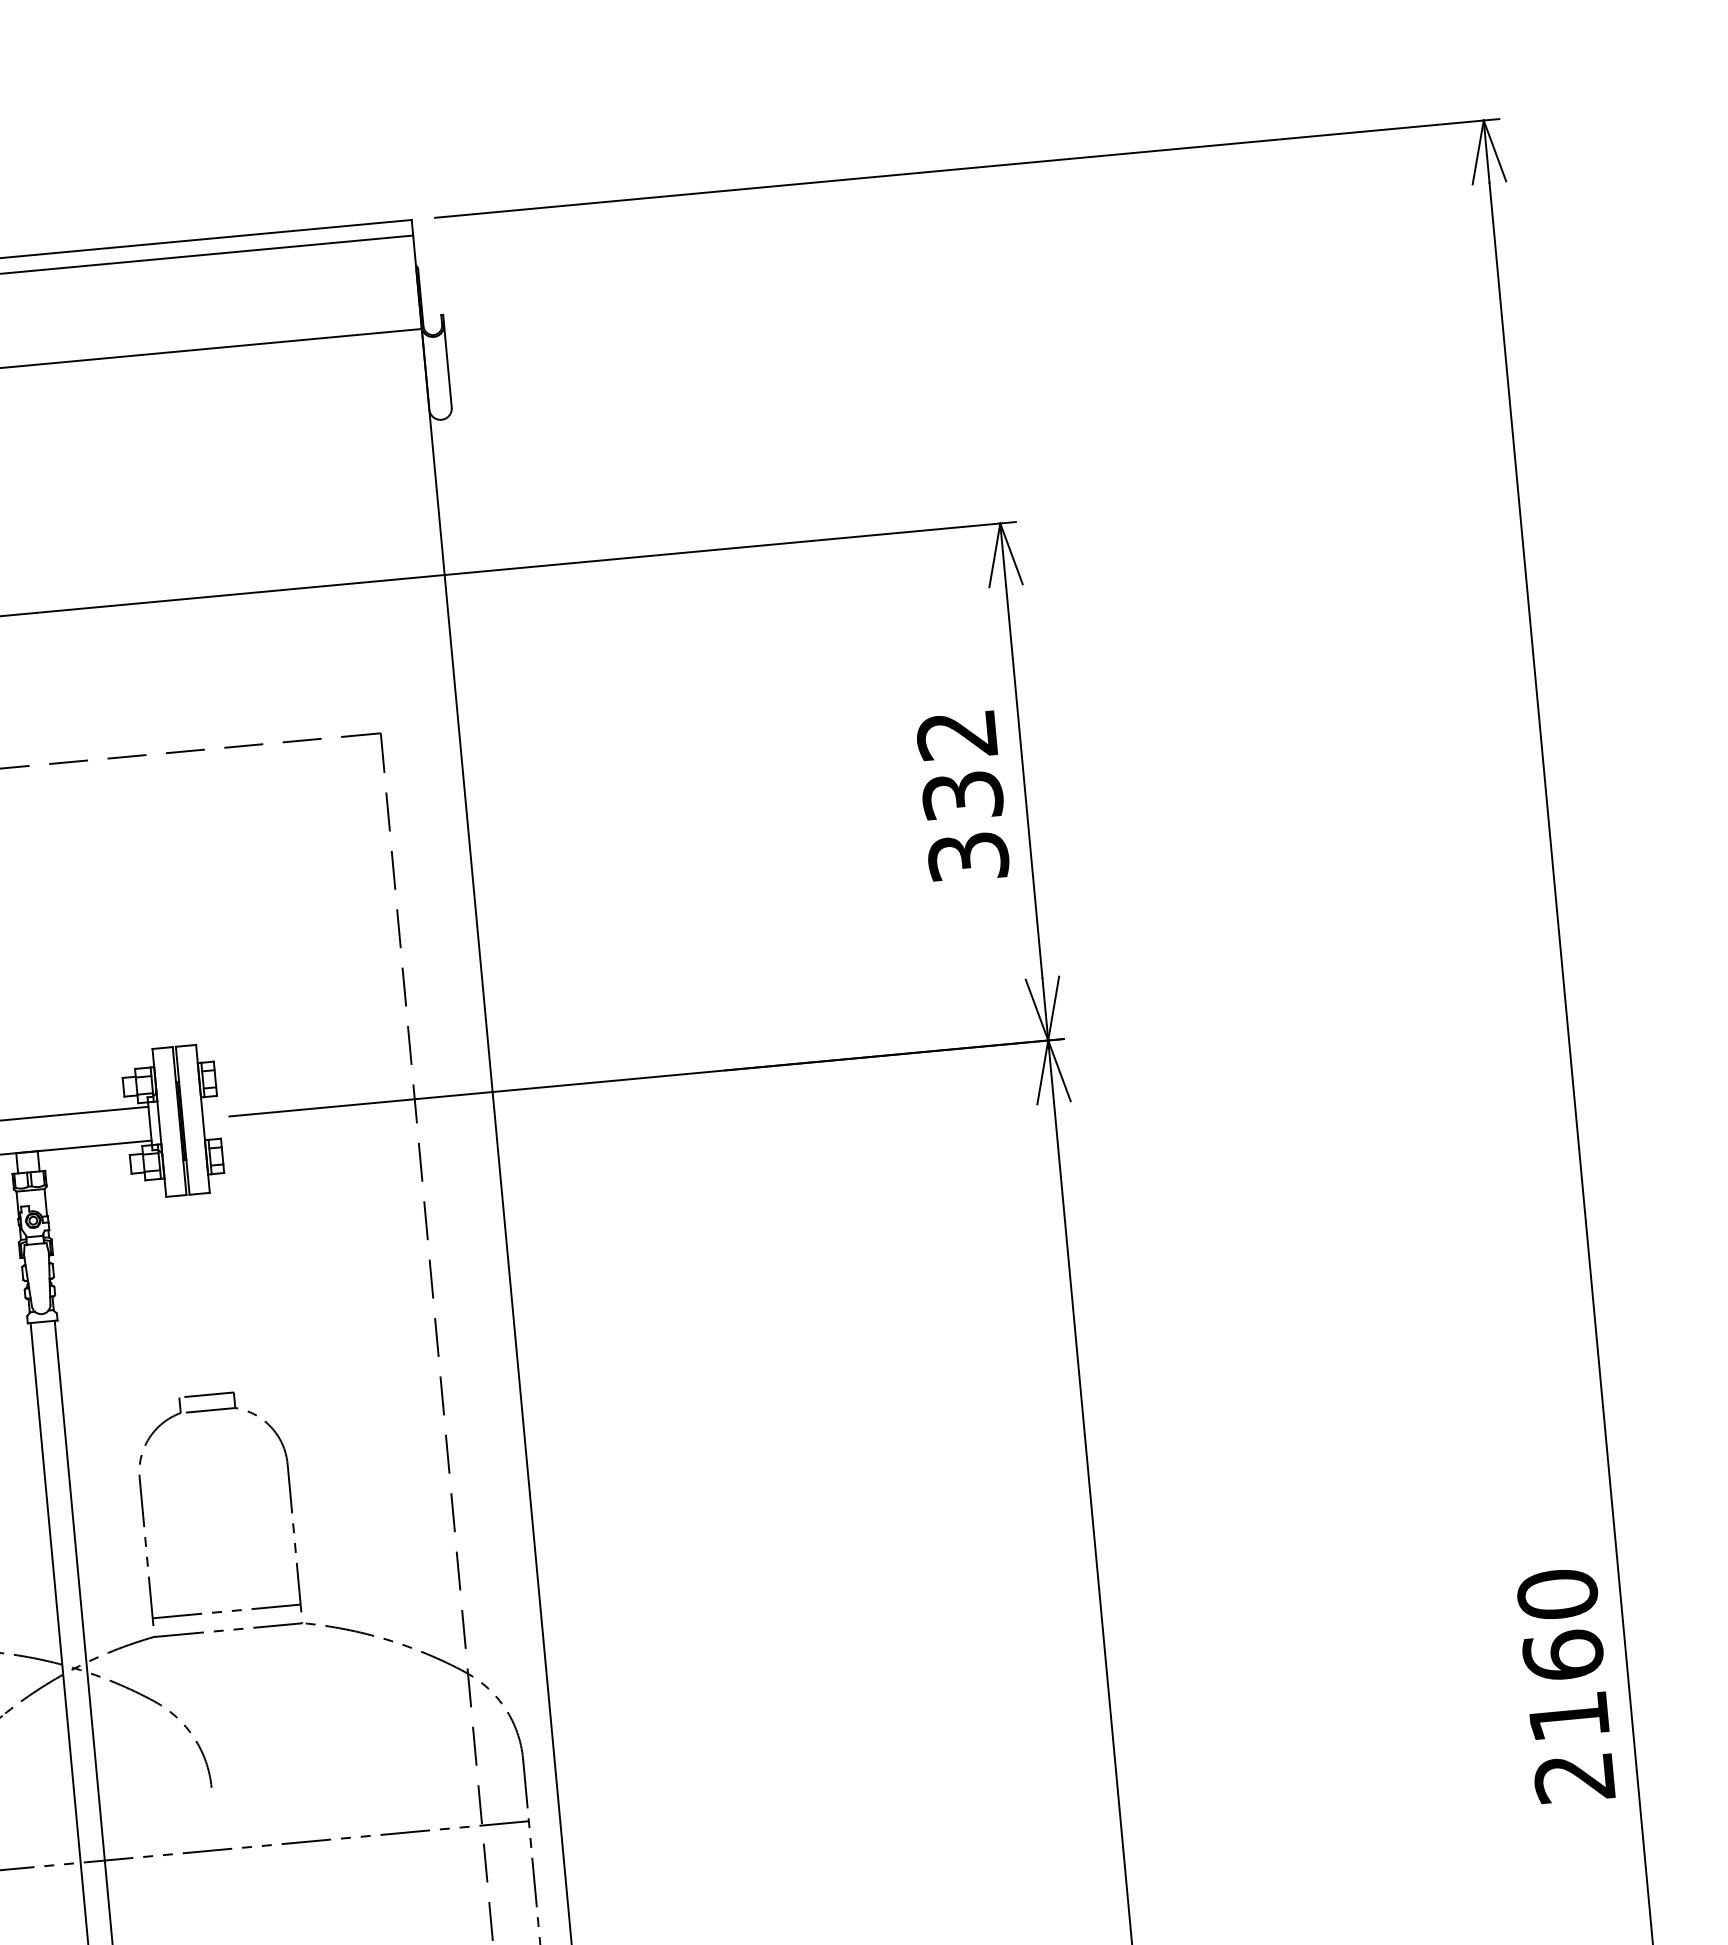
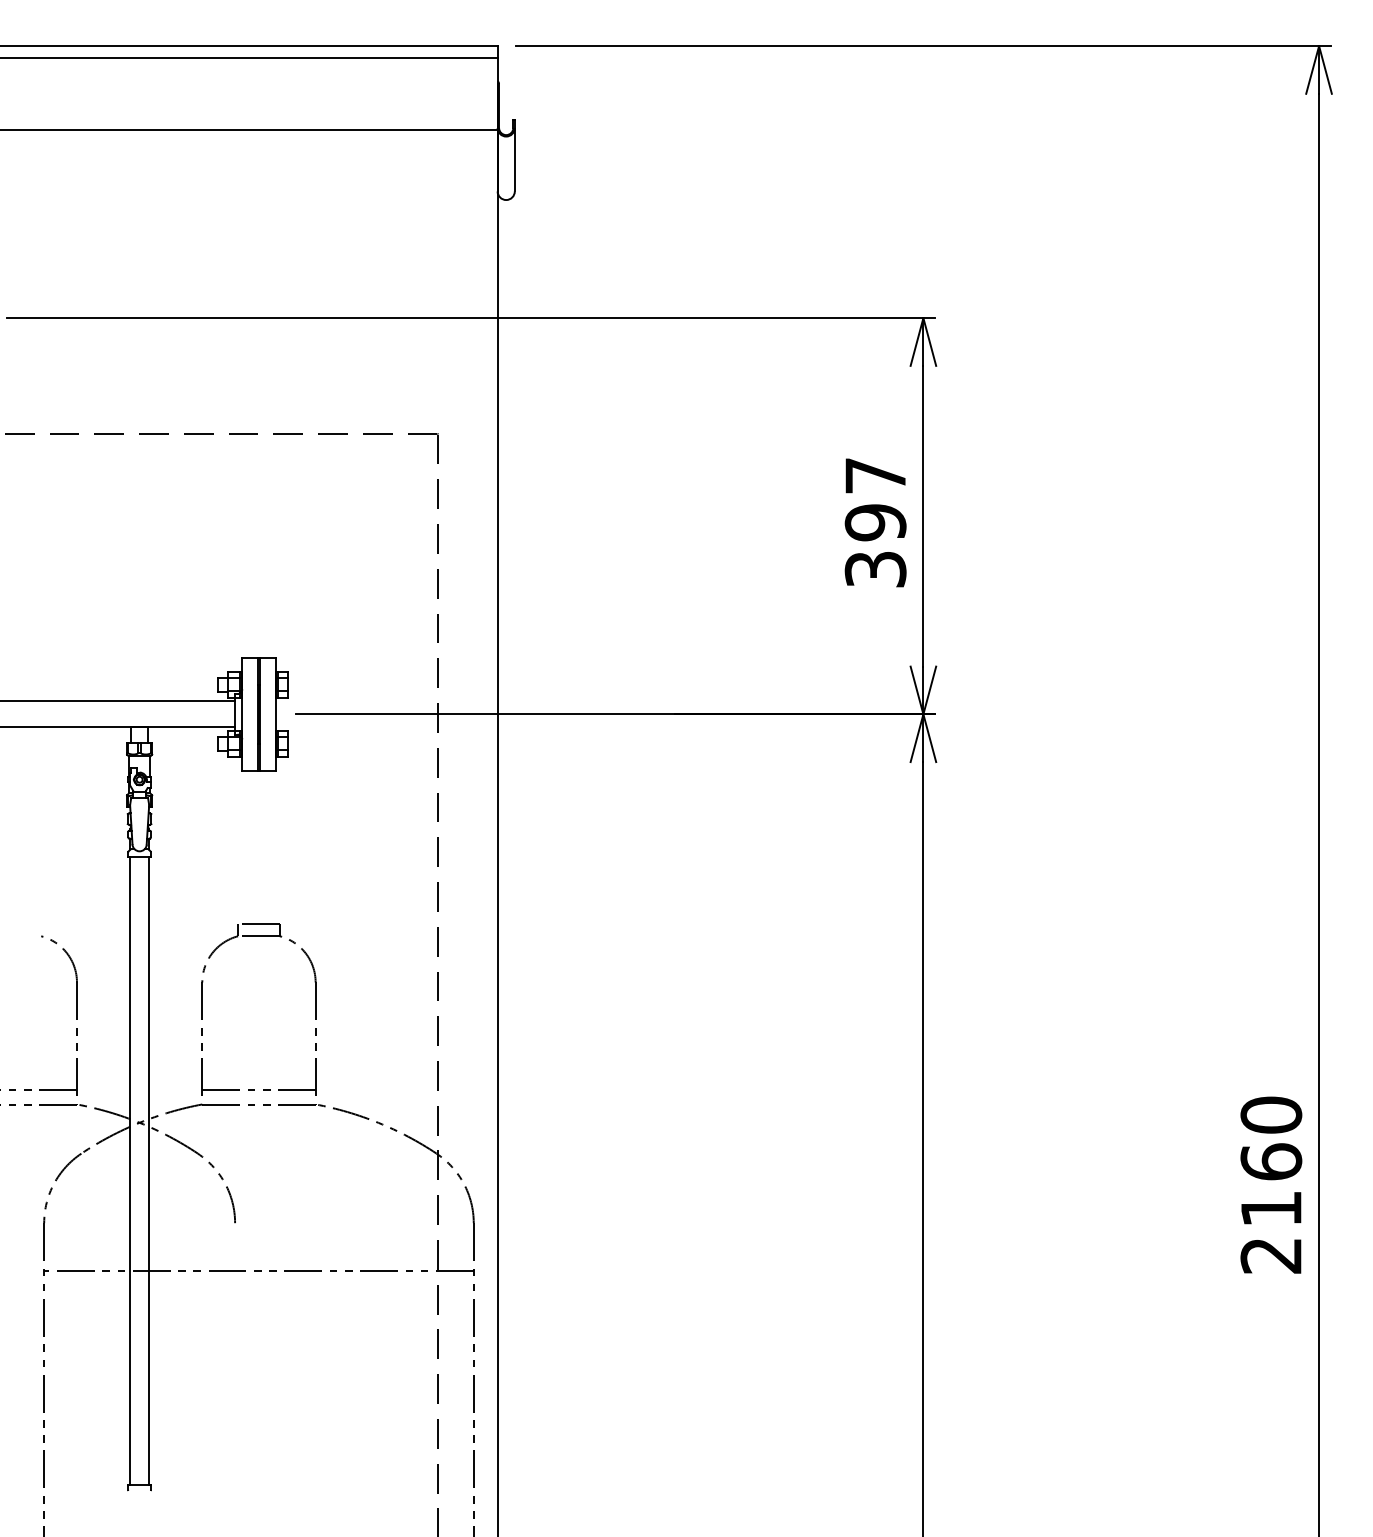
text: (959, 765) -> (875, 499), 332 -> 397
text: (1566, 1684) -> (1271, 1184), moved

